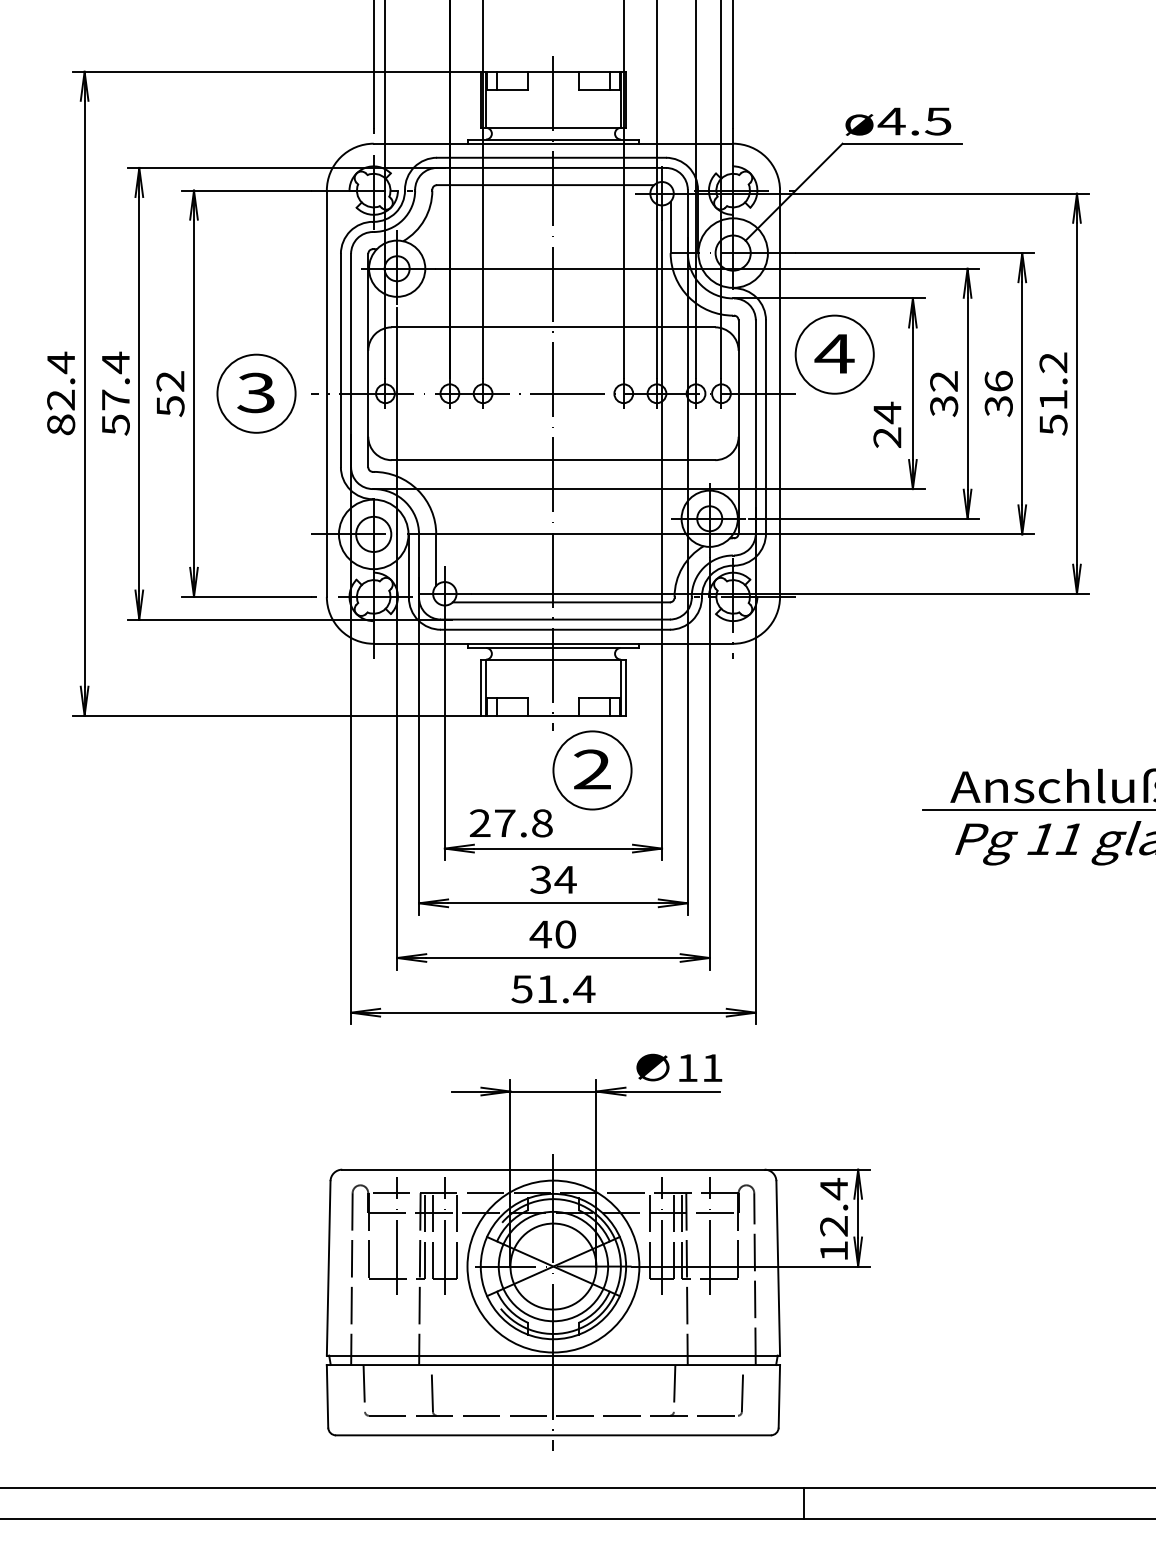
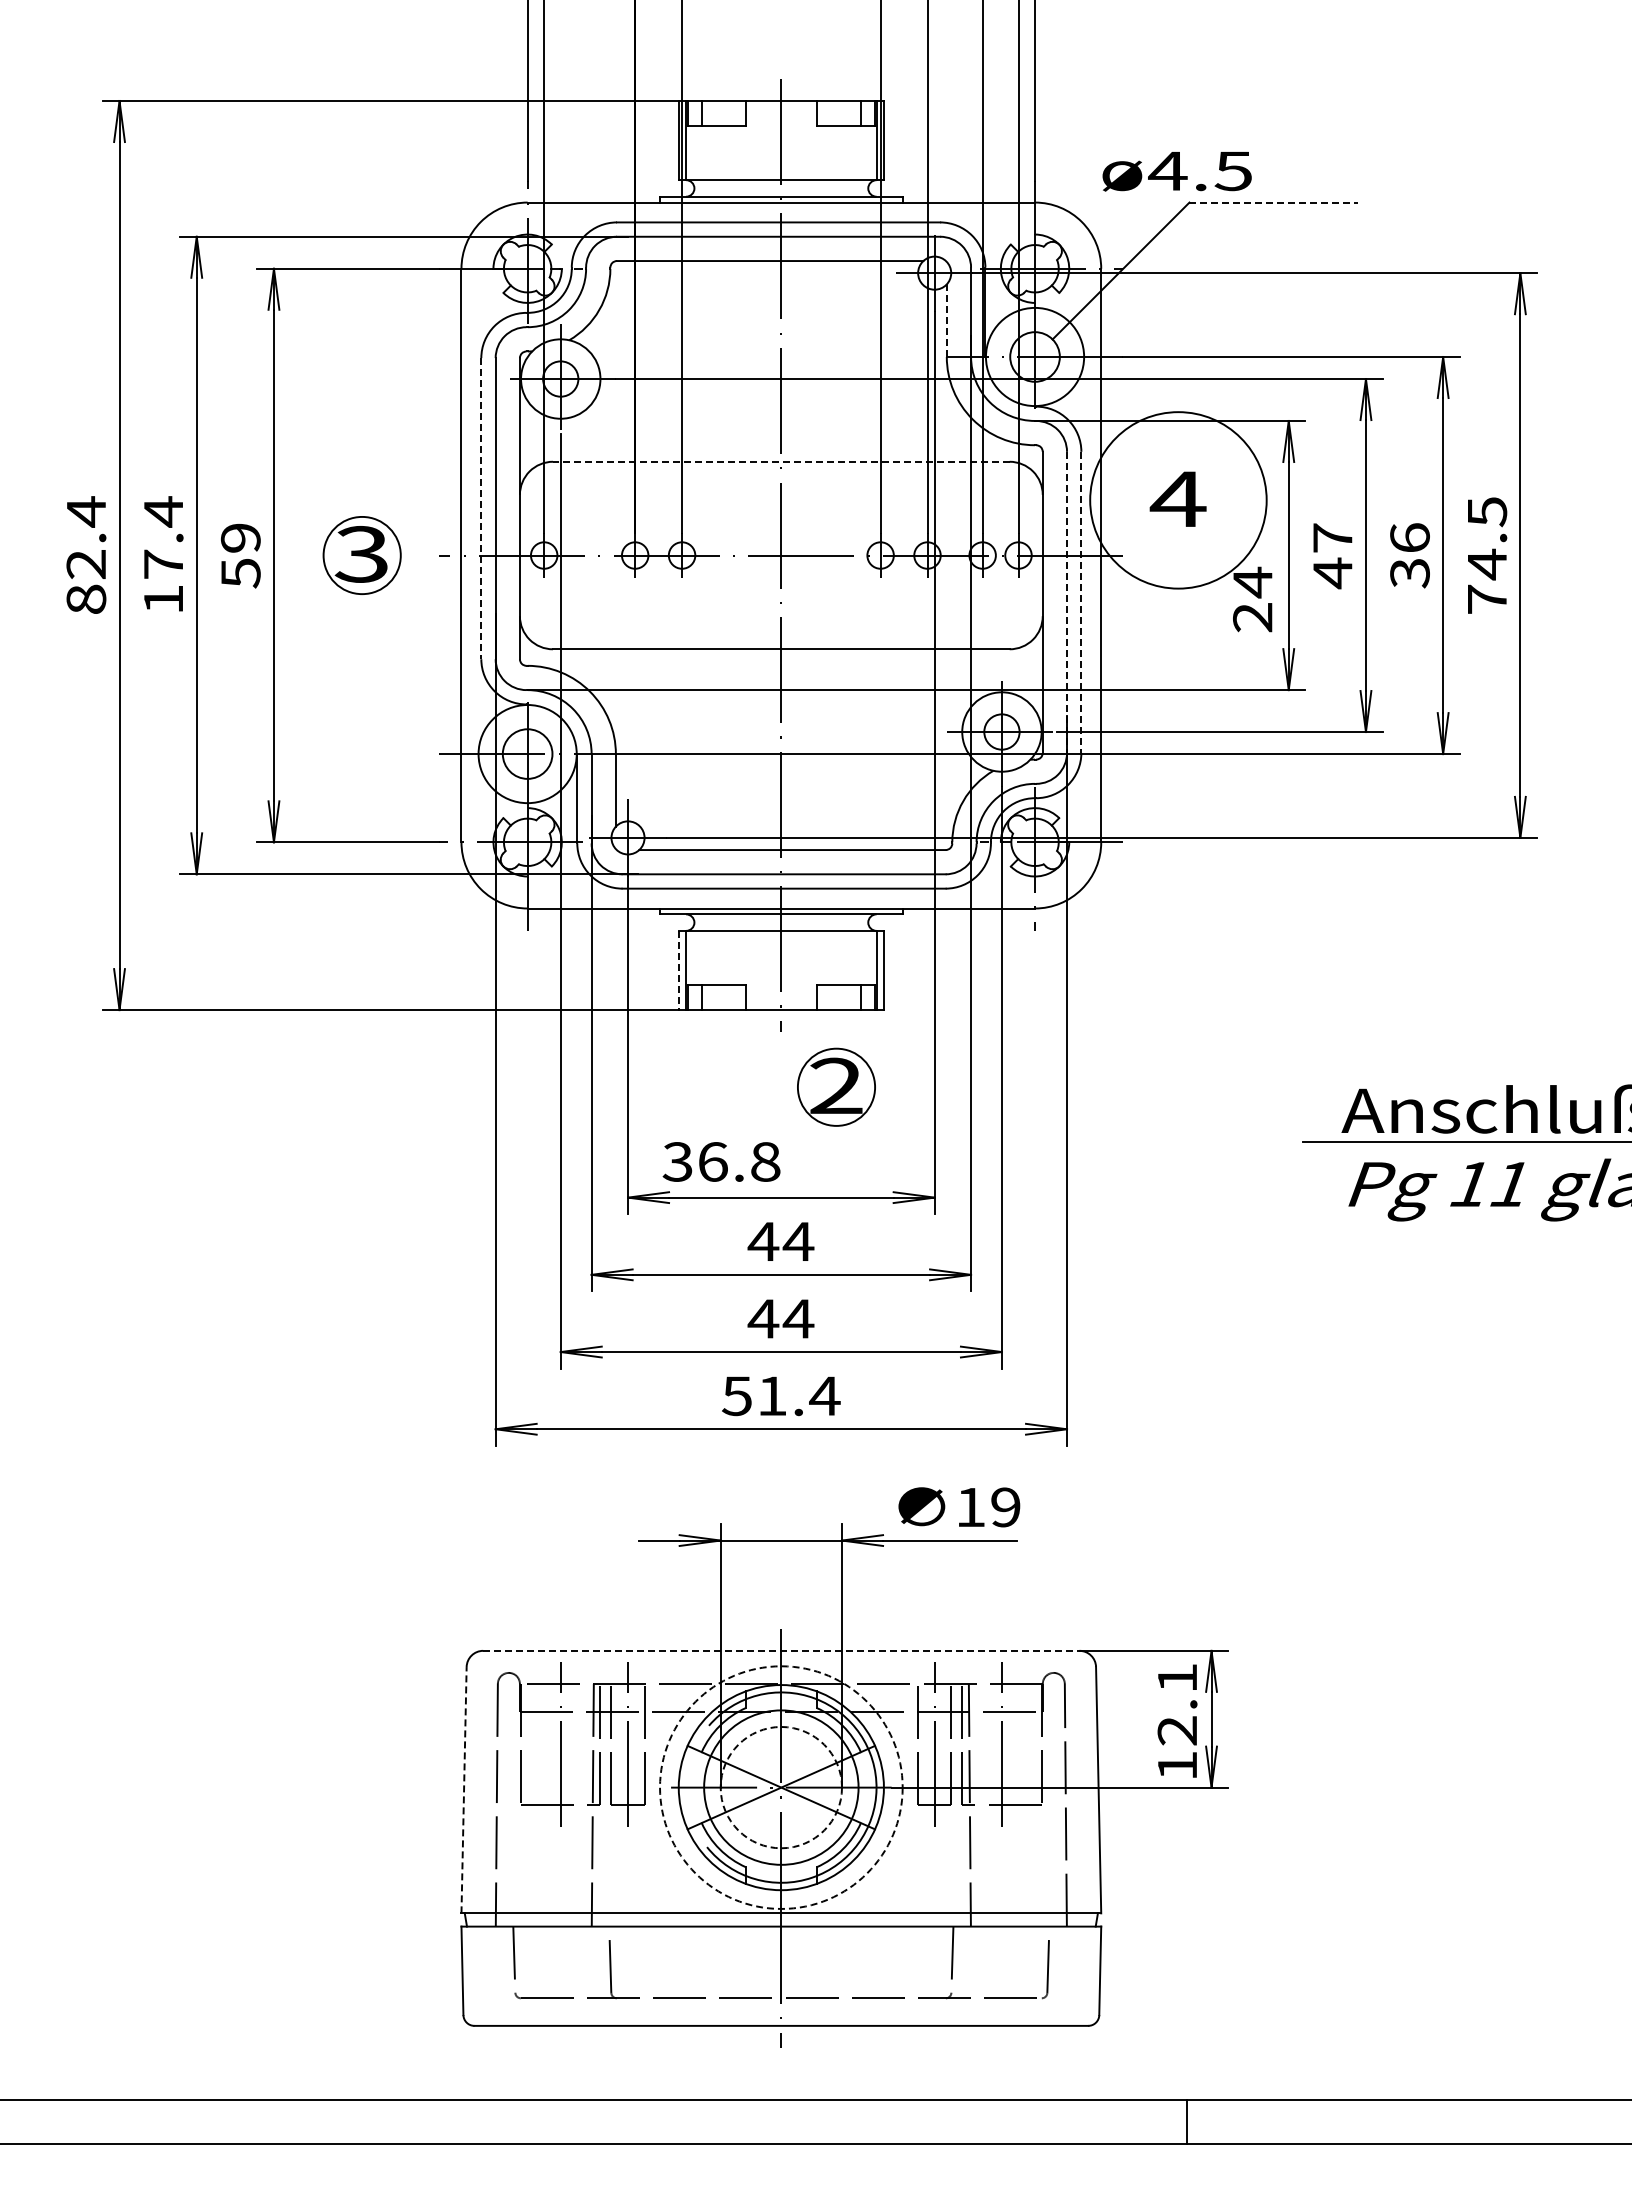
text: (897, 121) -> (1176, 171), moved
line: (902, 143) -> (1274, 202), solid -> dashed
line: (670, 227) -> (946, 321), solid -> dashed
line: (552, 327) -> (780, 461), solid -> dashed
circle: (834, 354) -> (1178, 500), size x1.6
line: (341, 360) -> (481, 508), solid -> dashed
text: (170, 380) -> (240, 537), 52 -> 59
circle: (256, 393) -> (362, 555), size x0.7
text: (1053, 393) -> (1487, 555), 51.2 -> 74.5
text: (943, 394) -> (1332, 556), 32 -> 47
text: (115, 424) -> (163, 599), 57.4 -> 17.4
line: (756, 427) -> (1067, 602), solid -> dashed
line: (766, 427) -> (1081, 602), solid -> dashed
line: (480, 687) -> (678, 970), solid -> dashed
circle: (592, 770) -> (836, 1087), size x0.7
text: (491, 823) -> (694, 1161), 27.8 -> 36.8
text: (540, 879) -> (763, 1241), 34 -> 44
text: (565, 934) -> (798, 1318), 40 -> 44
text: (712, 1068) -> (1005, 1507), 11 -> 19
line: (553, 1169) -> (781, 1650), solid -> dashed
text: (834, 1189) -> (1177, 1678), 12.4 -> 12.1
circle: (553, 1266) -> (781, 1787), solid -> dashed
circle: (553, 1266) -> (781, 1787), solid -> dashed
line: (328, 1267) -> (464, 1789), solid -> dashed
line: (804, 1503) -> (1186, 2121), moved

